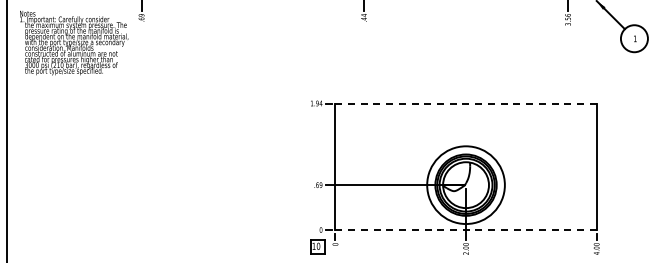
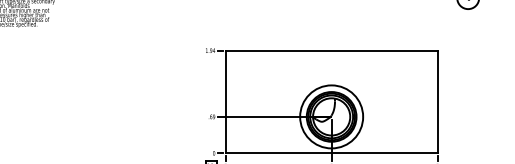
line: (466, 103) -> (332, 50), dashed -> solid
line: (466, 230) -> (332, 153), dashed -> solid

